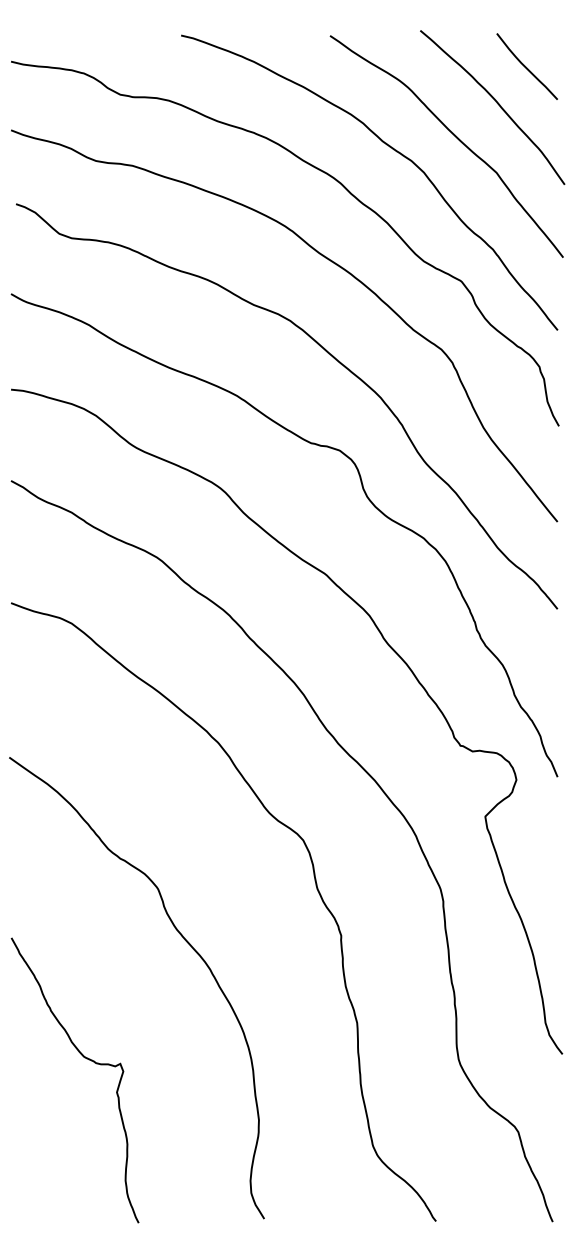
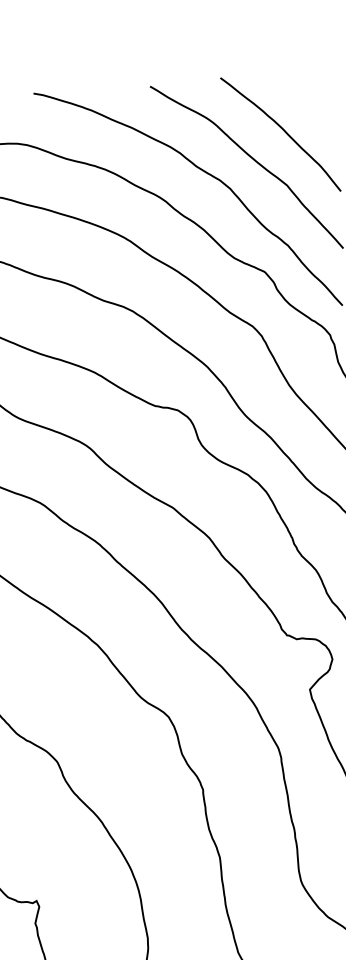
curve: (526, 66) -> (305, 100), removed

